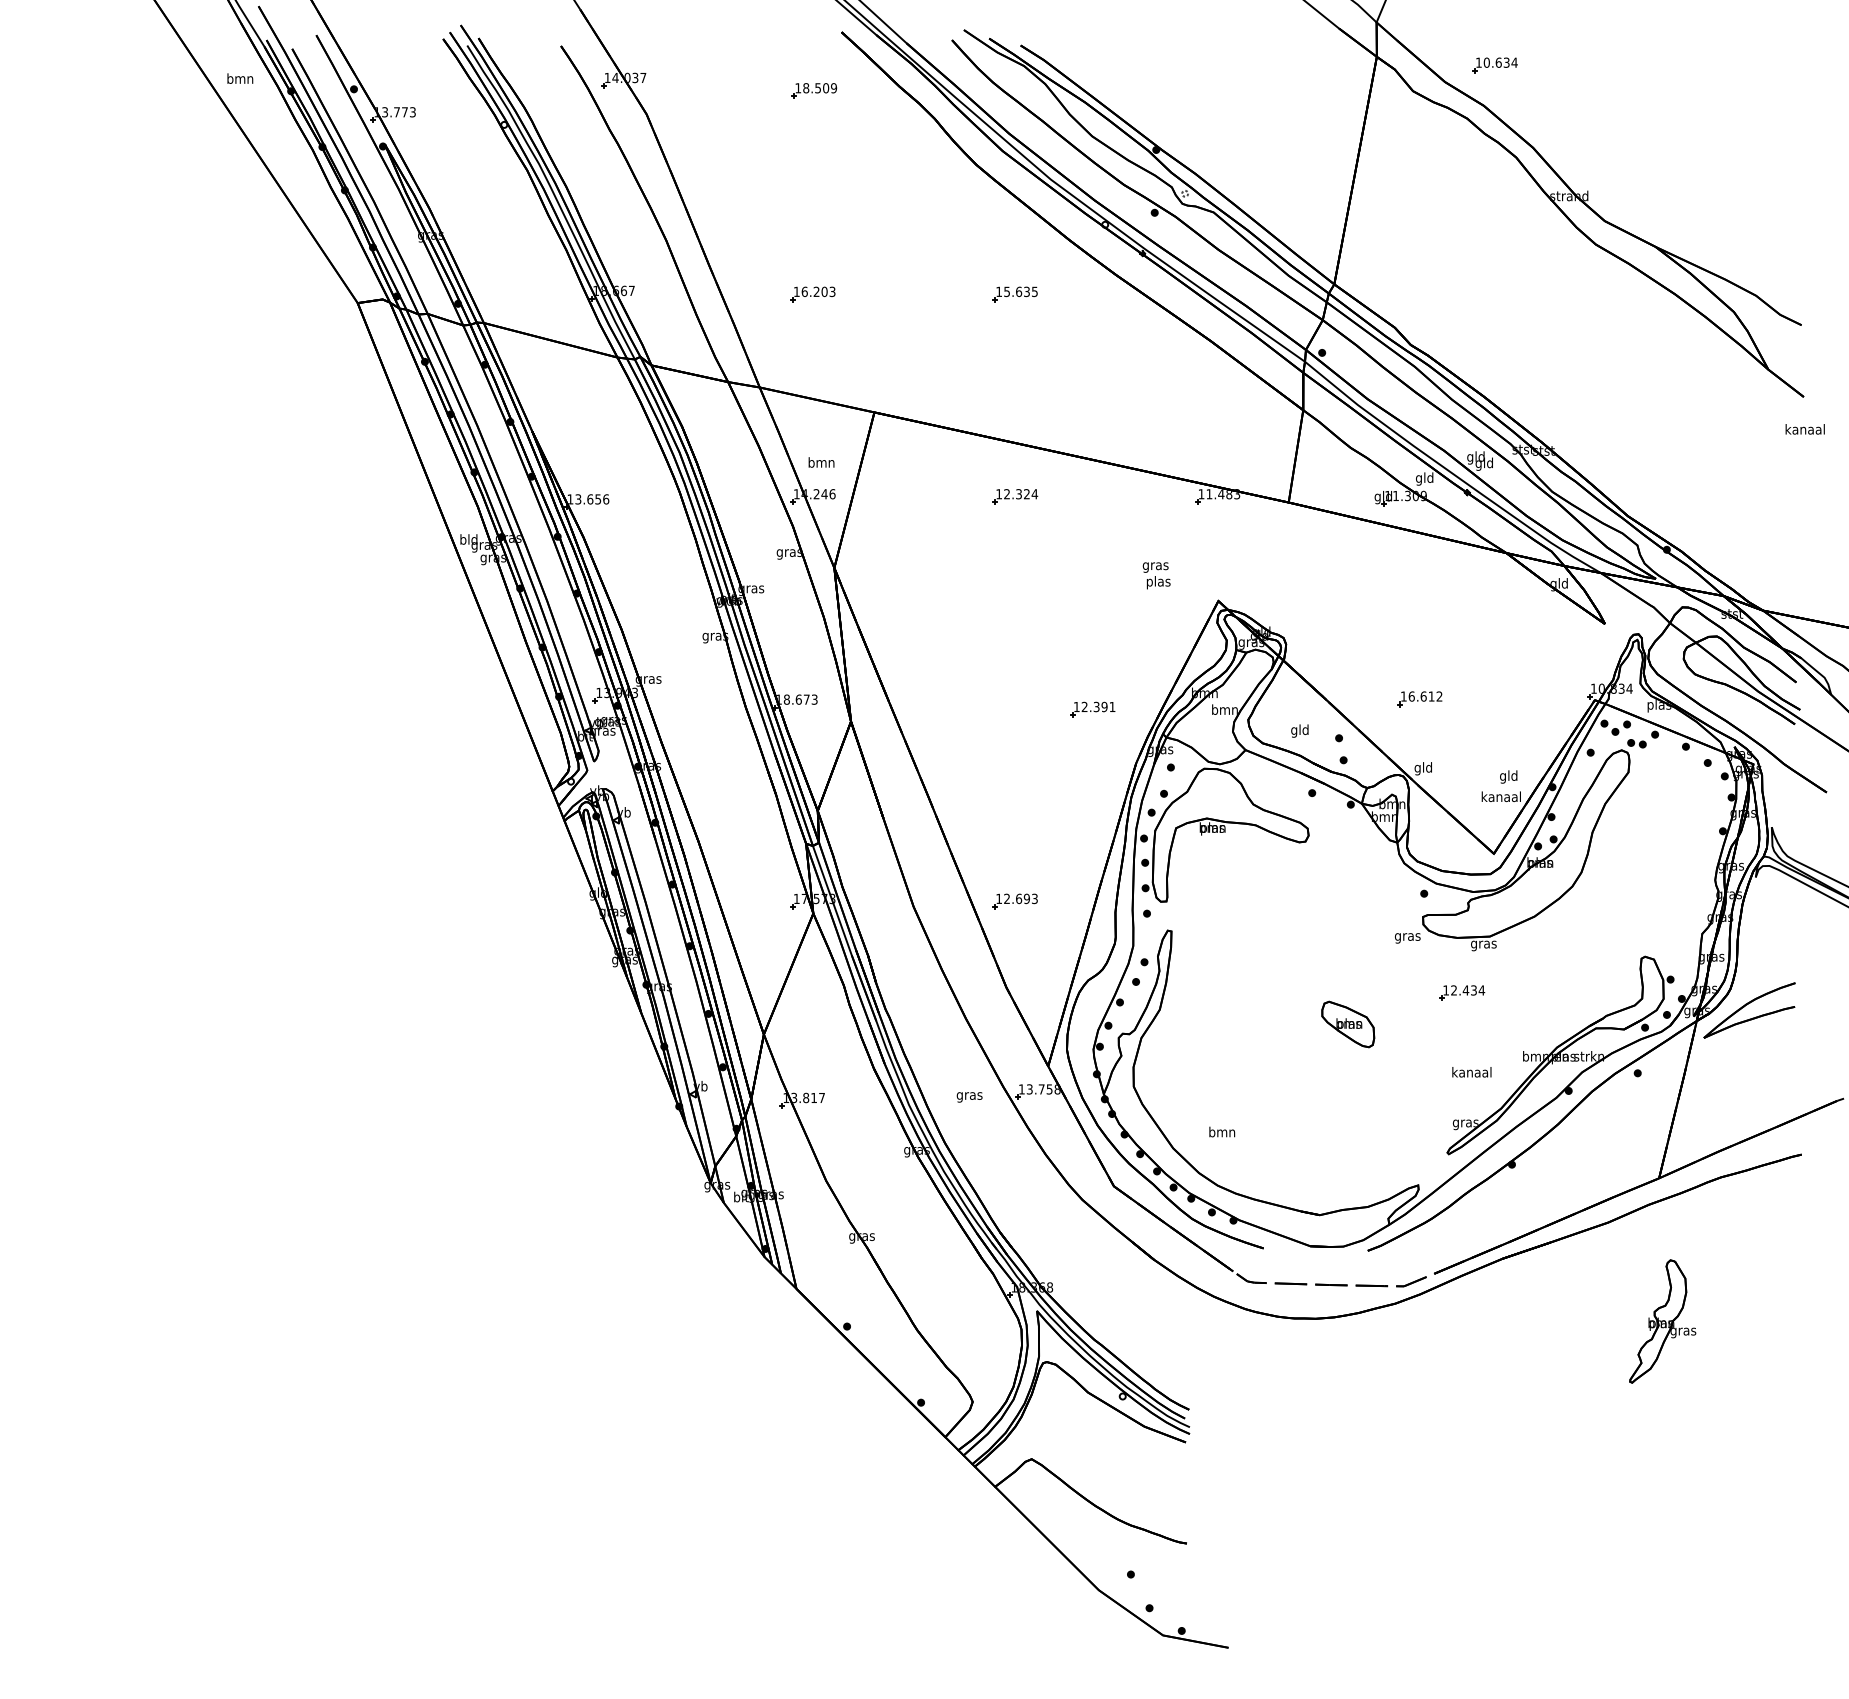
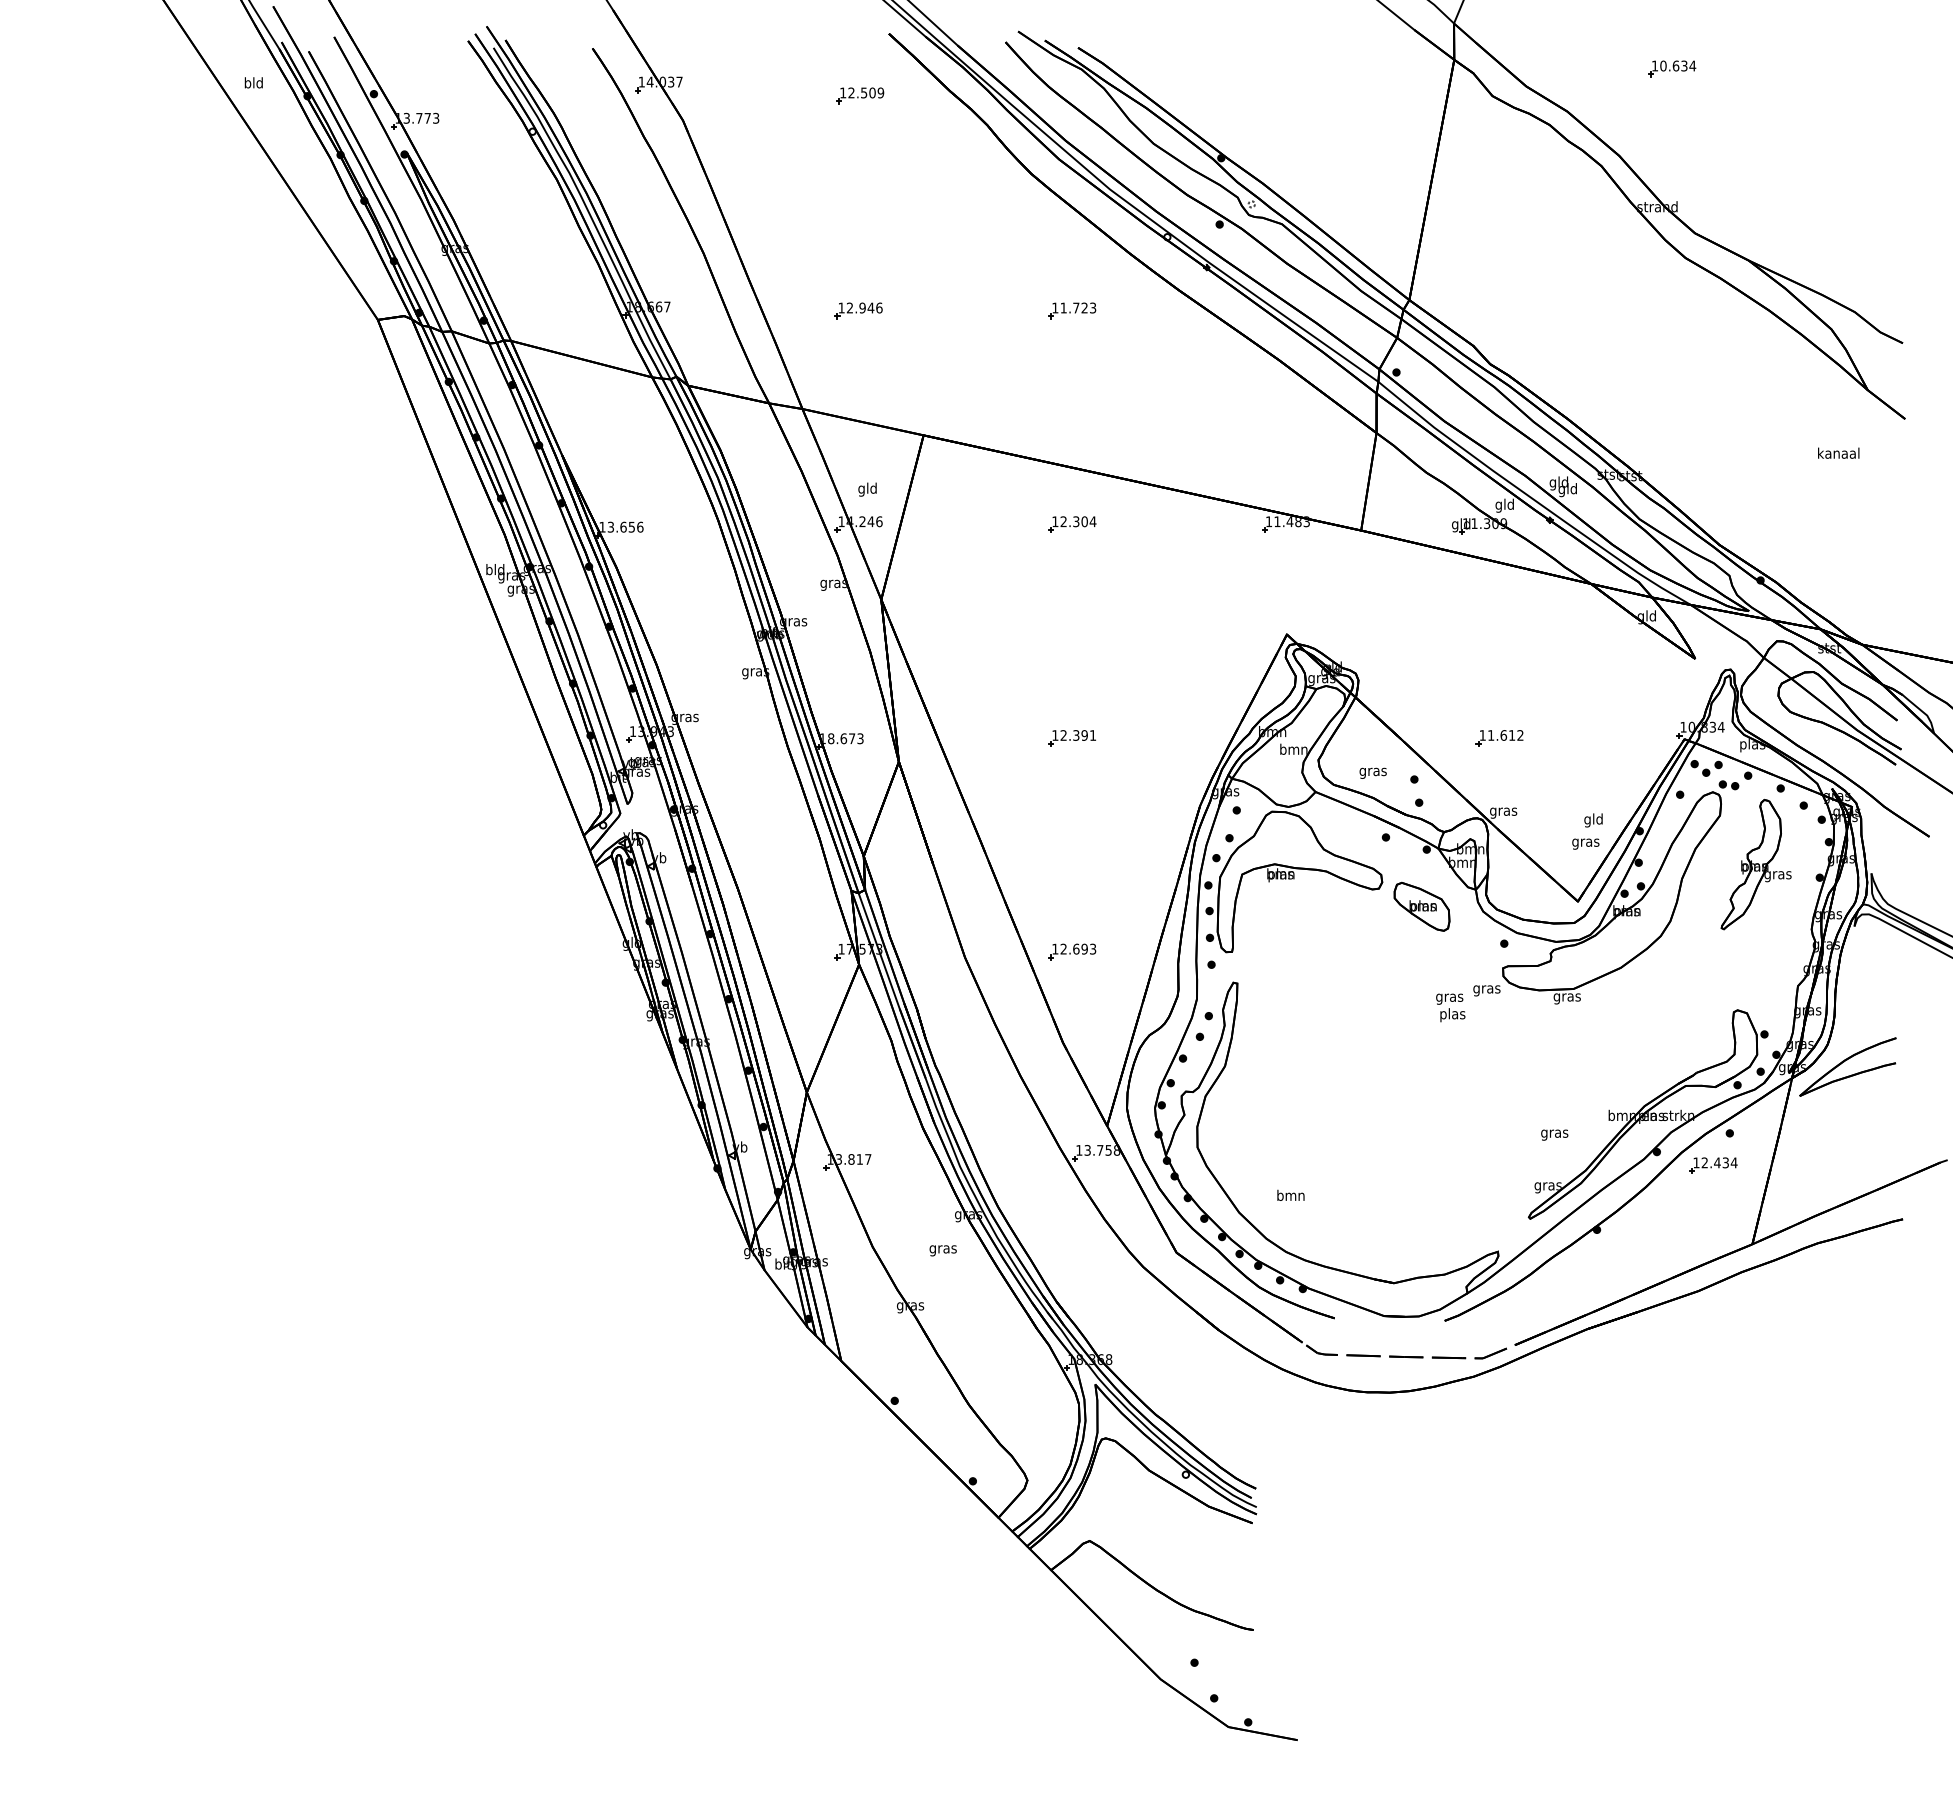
part: (1495, 65) -> (1672, 68), moved
text: (239, 78) -> (253, 82), bmn -> bld
text: (806, 87) -> (851, 92), 18.509 -> 12.509
text: (818, 291) -> (864, 307), 16.203 -> 12.946
text: (1021, 291) -> (1078, 307), 15.635 -> 11.723
text: (1805, 428) -> (1838, 452), moved
text: (821, 463) -> (867, 489), bmn -> gld
text: (1026, 493) -> (1084, 521), 12.324 -> 12.304
text: (1156, 575) -> (1450, 1007), moved
text: (1412, 696) -> (1491, 735), 16.612 -> 11.612
part: (1092, 709) -> (1071, 738), moved
text: (1299, 730) -> (1372, 771), gld -> gras
text: (1423, 768) -> (1503, 811), gld -> gras
text: (1501, 797) -> (1585, 842), kanaal -> gras
part: (1462, 992) -> (1713, 1165), moved
part: (1347, 1024) -> (1421, 906), moved
text: (1471, 1073) -> (1554, 1133), kanaal -> gras
text: (968, 1097) -> (942, 1250), moved
part: (1662, 1321) -> (1755, 864), moved

